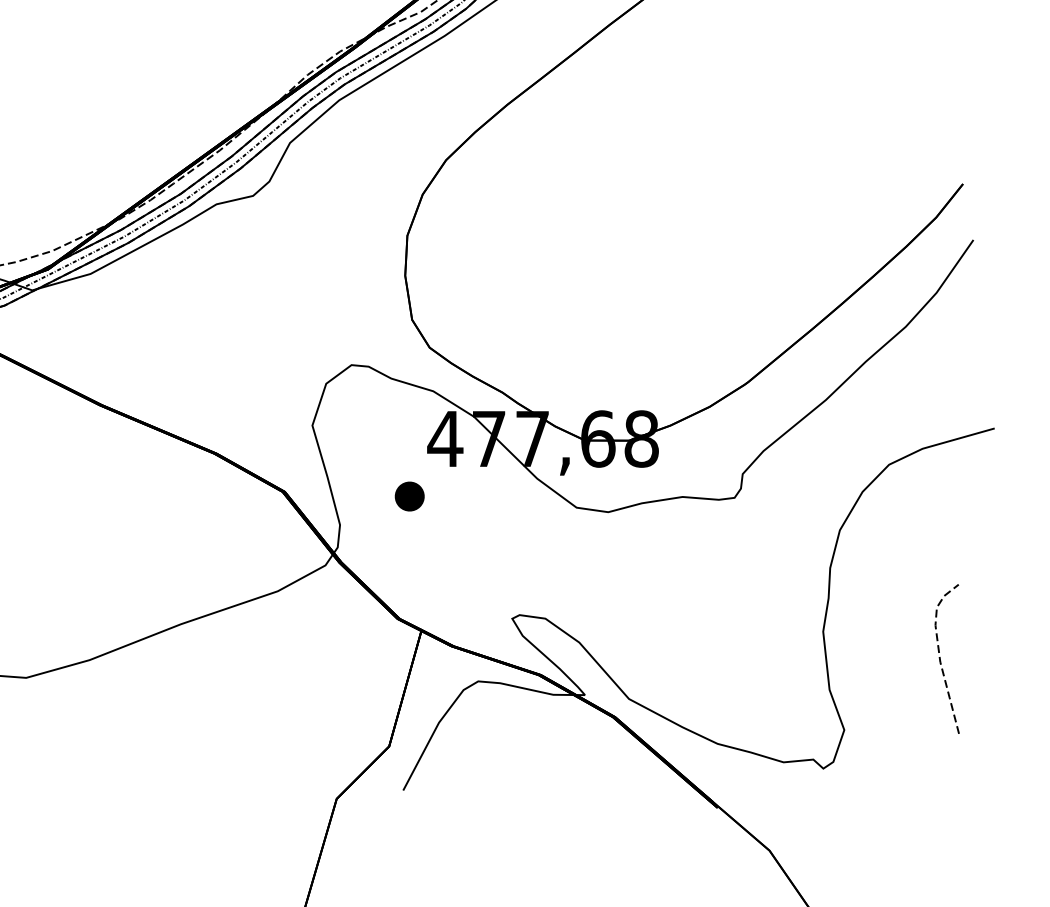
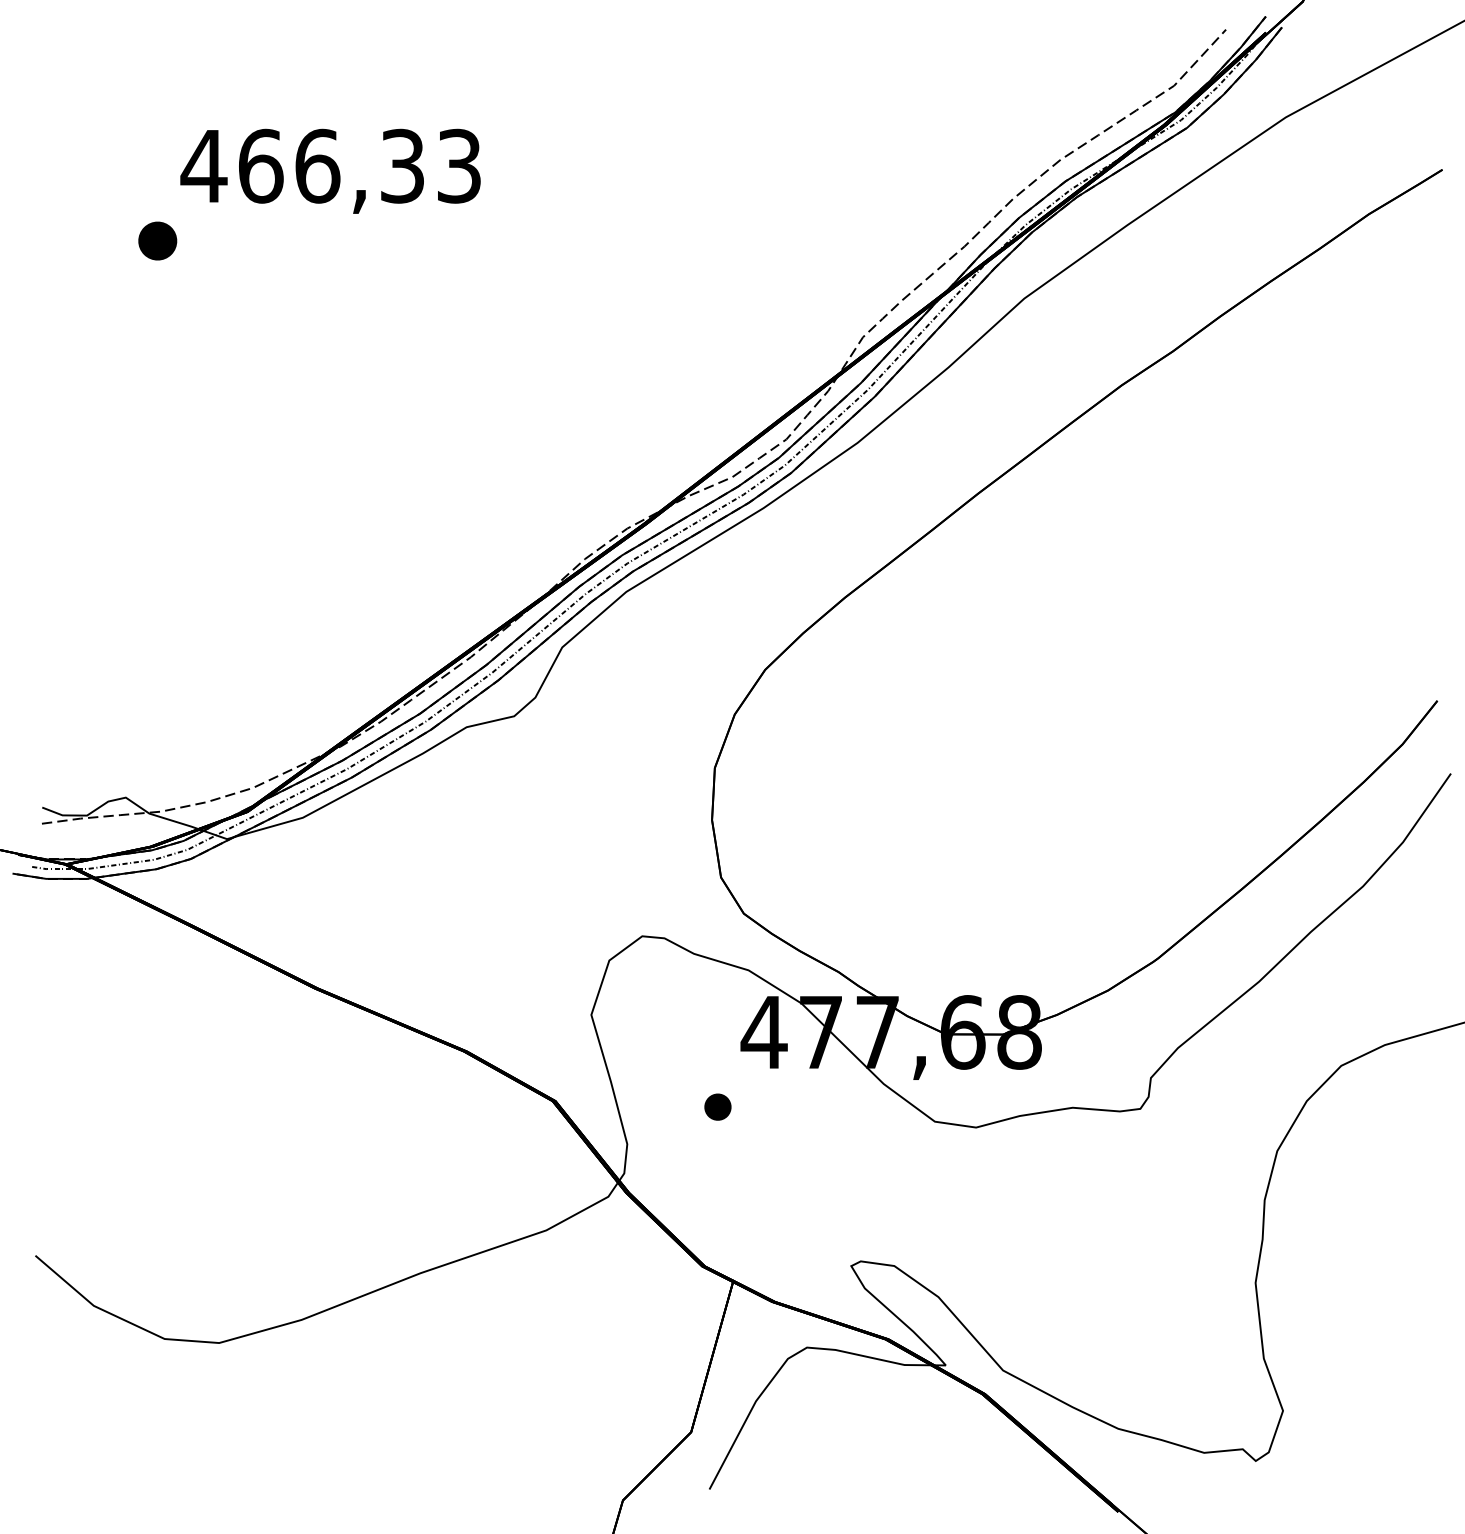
part: (409, 496) -> (717, 1106), size x0.7
curve: (940, 659) -> (1408, 1318), removed

